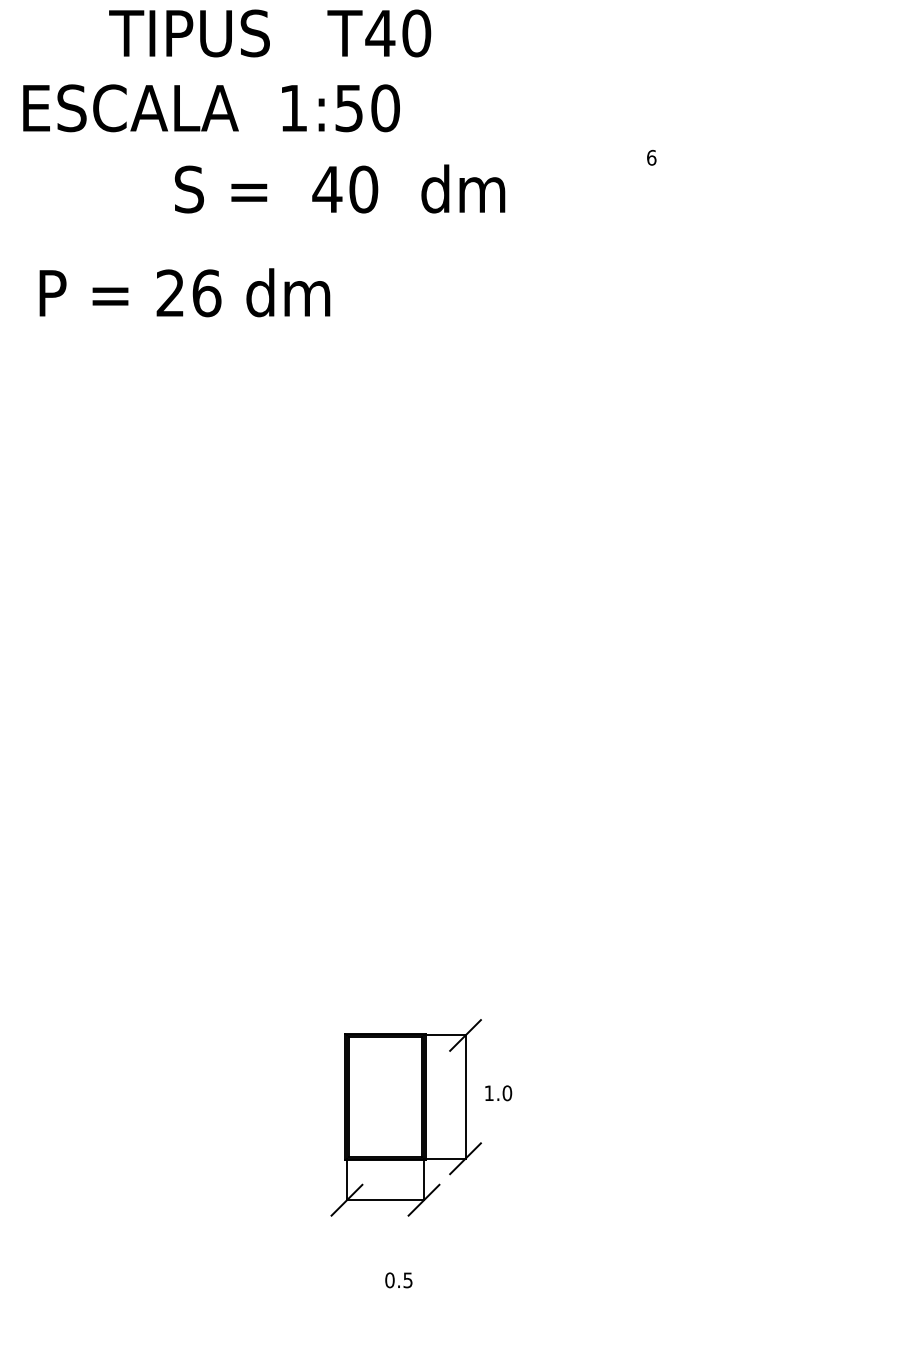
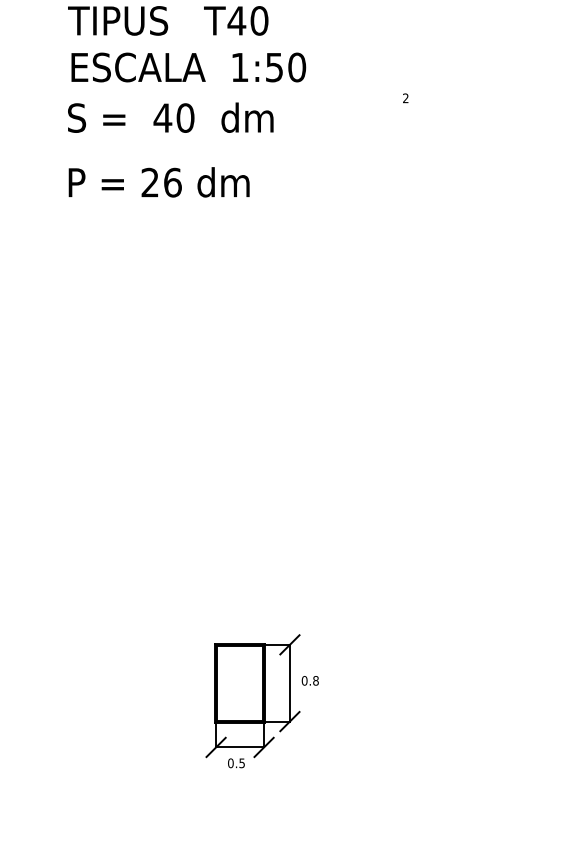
text: (211, 108) -> (188, 67), moved
text: (651, 158) -> (405, 98), 6 -> 2
text: (339, 188) -> (170, 117), moved
text: (183, 292) -> (158, 182), moved
text: (496, 1092) -> (309, 680), 1.0 -> 0.8
text: (399, 1280) -> (236, 763), moved

